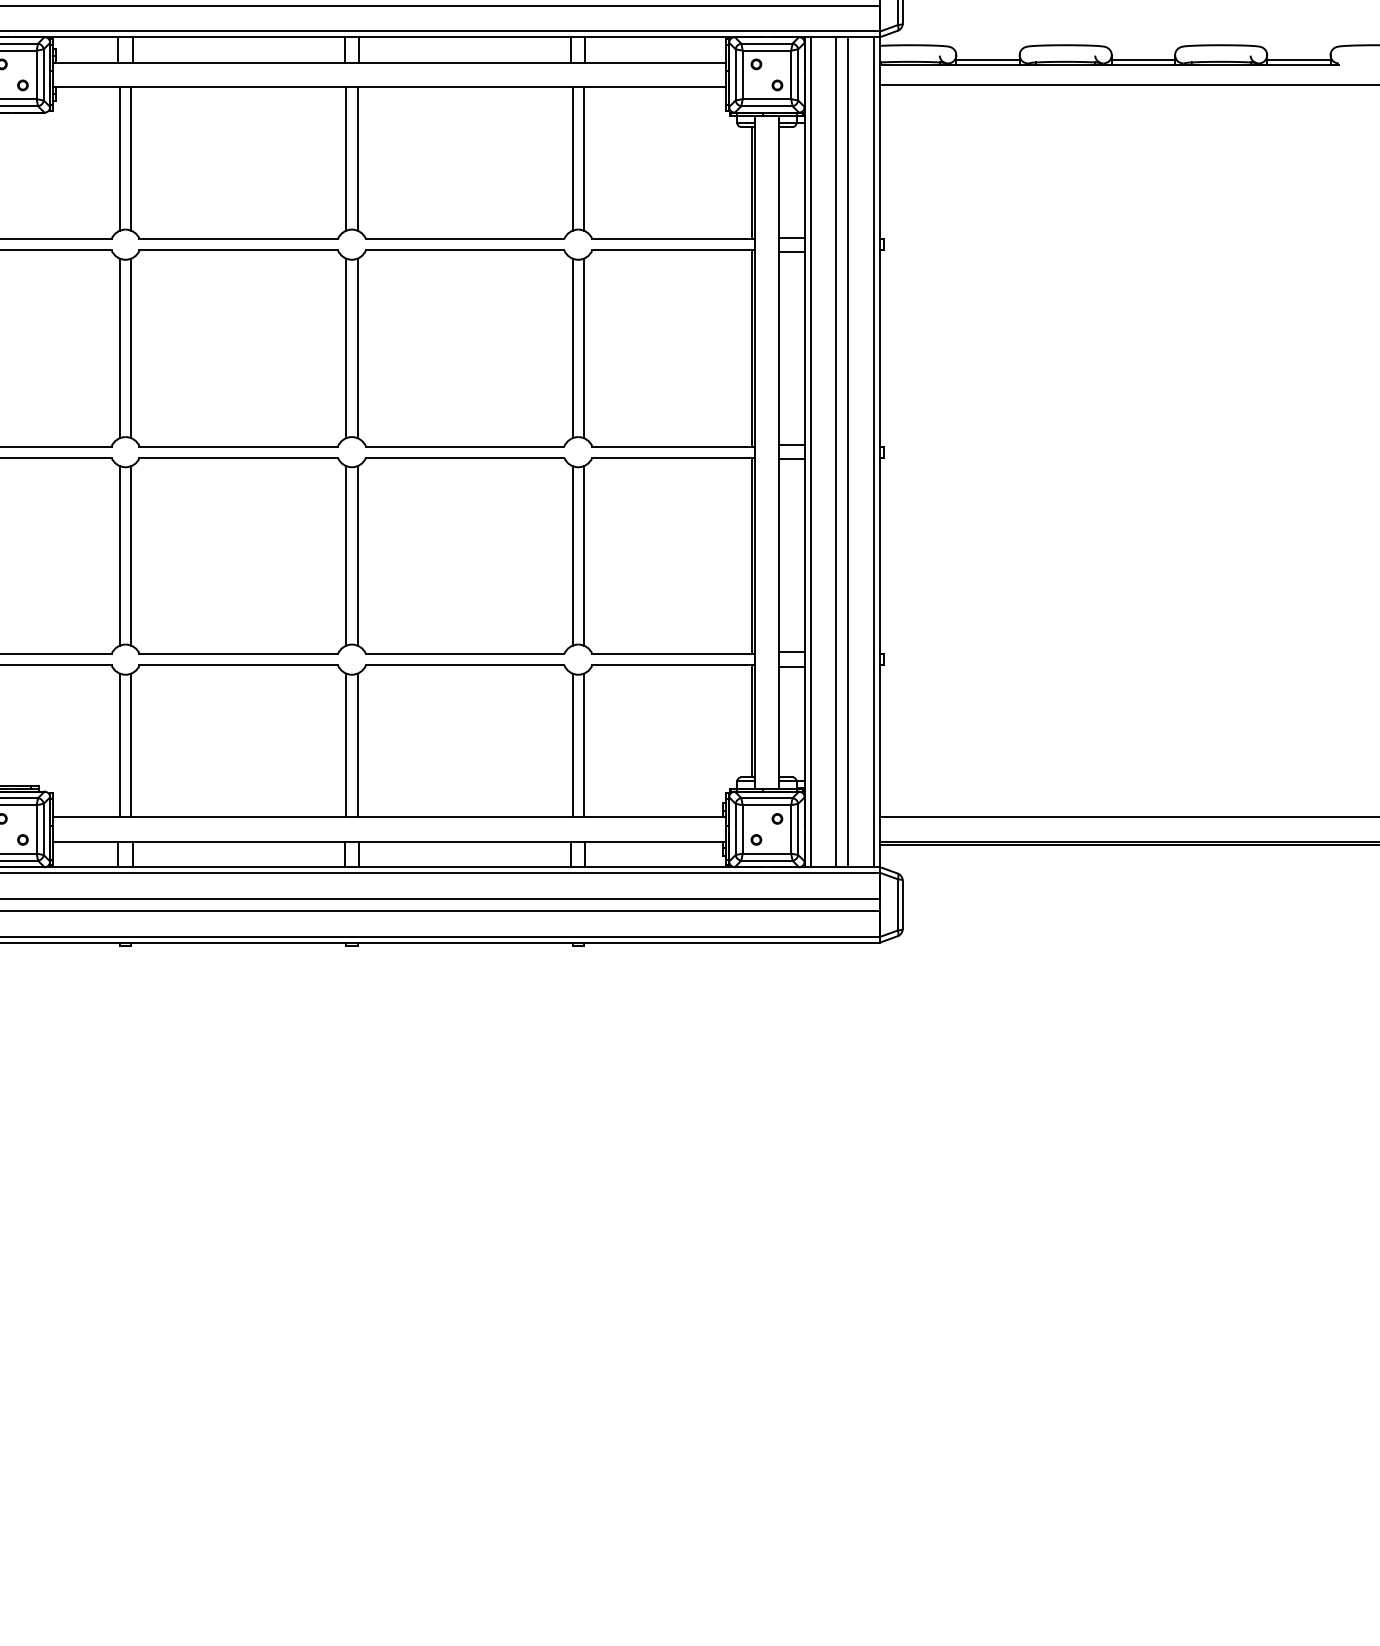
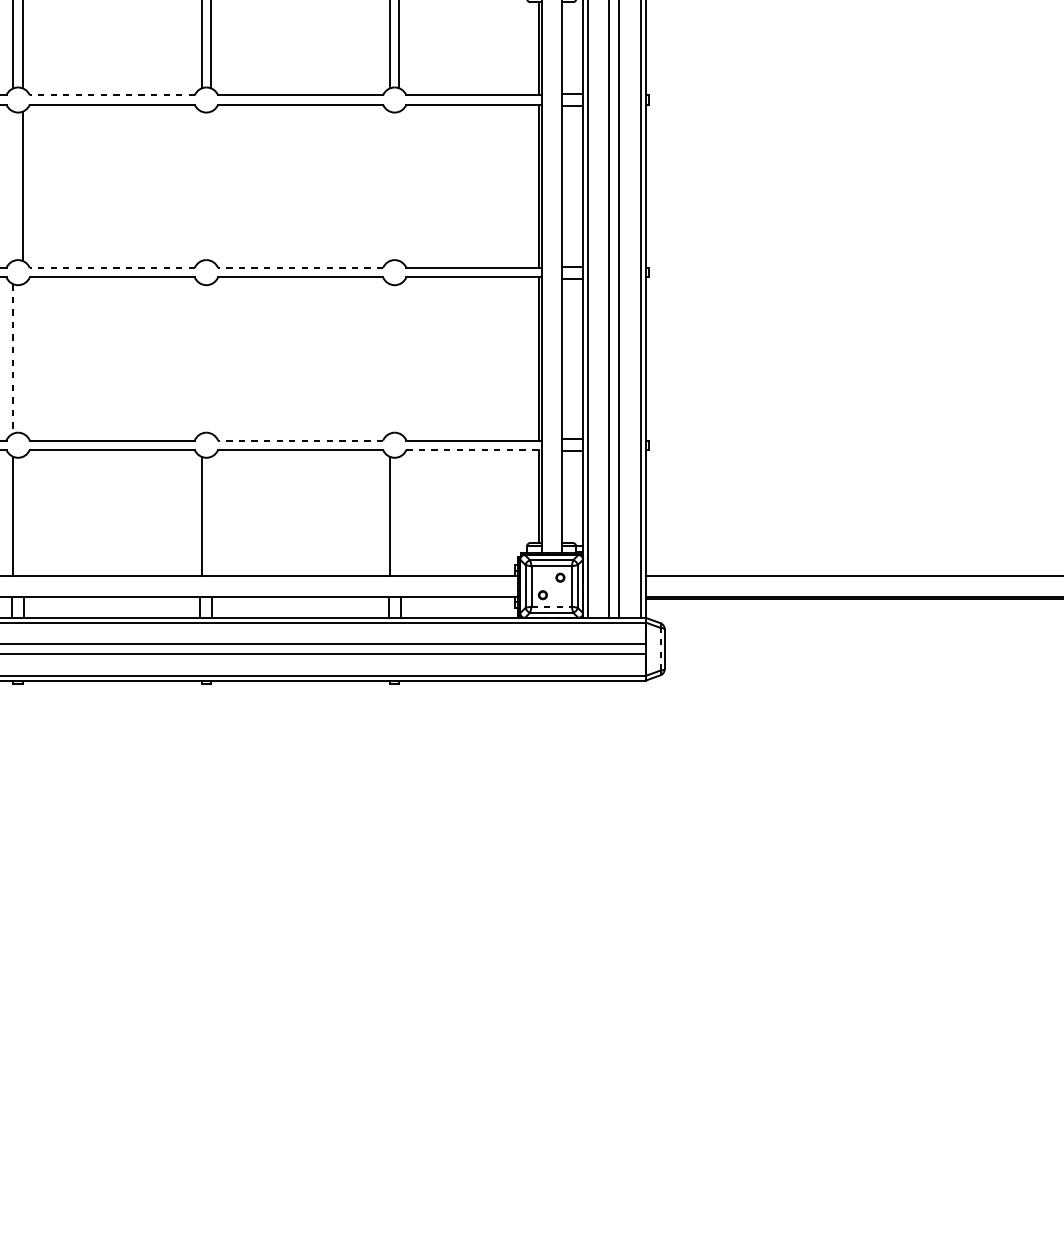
line: (238, 239) -> (112, 95), solid -> dashed
line: (119, 348) -> (13, 186), removed
line: (346, 348) -> (201, 186), removed
line: (357, 348) -> (211, 186), removed
line: (572, 348) -> (389, 186), removed
line: (583, 348) -> (399, 186), removed
line: (238, 446) -> (112, 267), solid -> dashed
line: (464, 446) -> (300, 267), solid -> dashed
line: (119, 555) -> (13, 358), solid -> dashed
line: (131, 555) -> (23, 358), removed
line: (346, 555) -> (201, 358), removed
line: (357, 555) -> (211, 358), removed
line: (572, 555) -> (389, 358), removed
line: (583, 555) -> (399, 358), removed
line: (464, 654) -> (300, 440), solid -> dashed
line: (674, 665) -> (474, 450), solid -> dashed
line: (131, 745) -> (23, 516), removed
line: (357, 745) -> (211, 516), removed
line: (583, 745) -> (399, 516), removed
line: (767, 853) -> (552, 606), solid -> dashed
line: (897, 904) -> (660, 648), solid -> dashed

